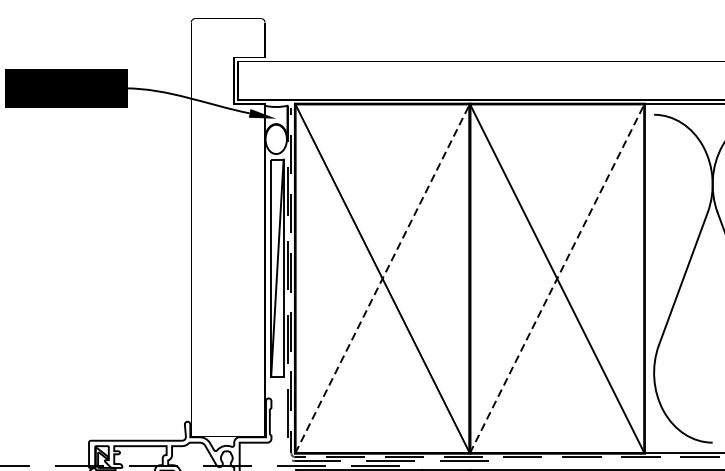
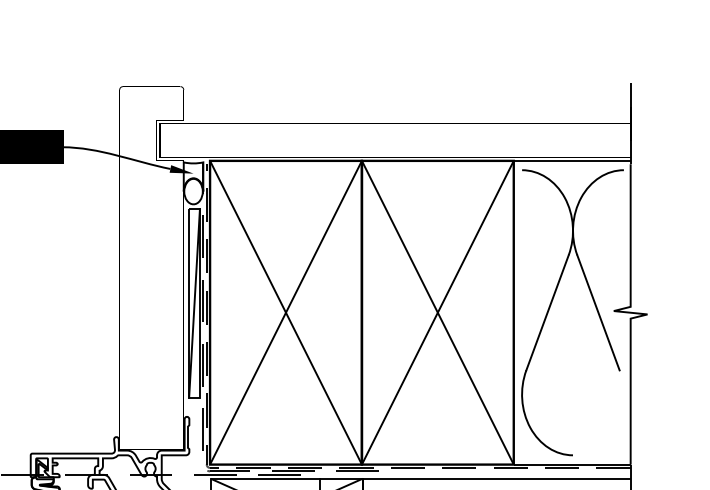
line: (382, 278) -> (285, 312), dashed -> solid
line: (556, 278) -> (437, 312), dashed -> solid

